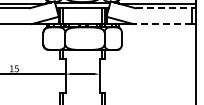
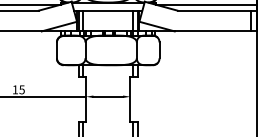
line: (163, 8) -> (213, 10), dashed -> solid
line: (162, 24) -> (212, 31), dashed -> solid

